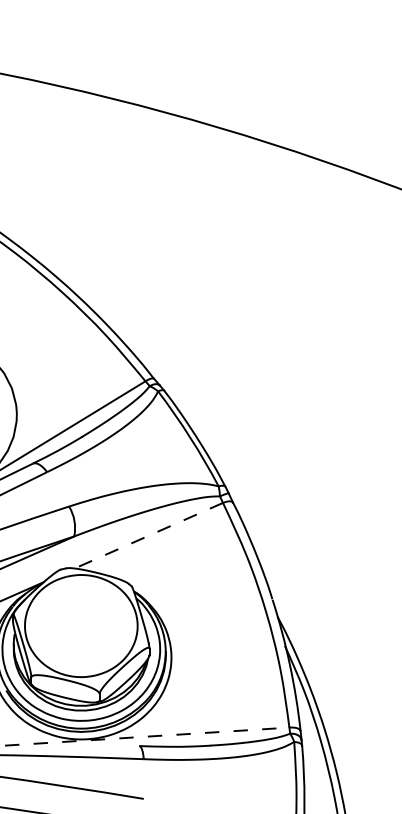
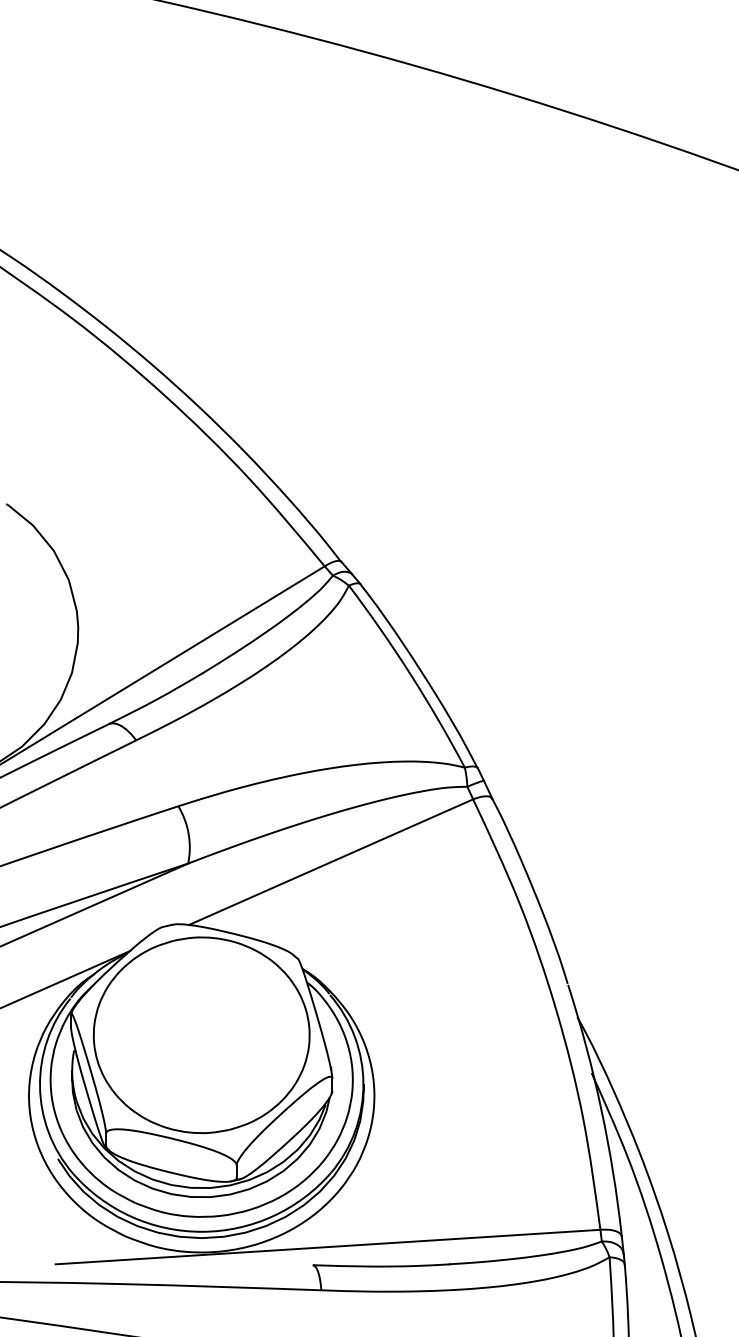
line: (148, 535) -> (330, 861), dashed -> solid
line: (147, 736) -> (328, 1246), dashed -> solid

